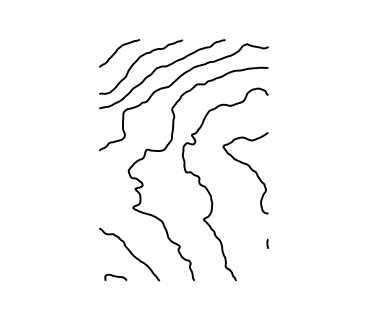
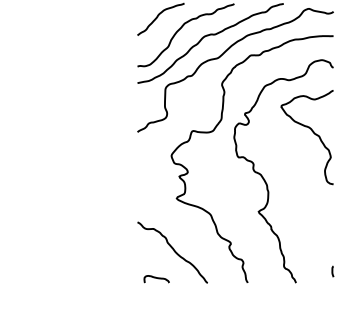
curve: (249, 168) -> (311, 131), moved
curve: (267, 243) -> (332, 271), moved

